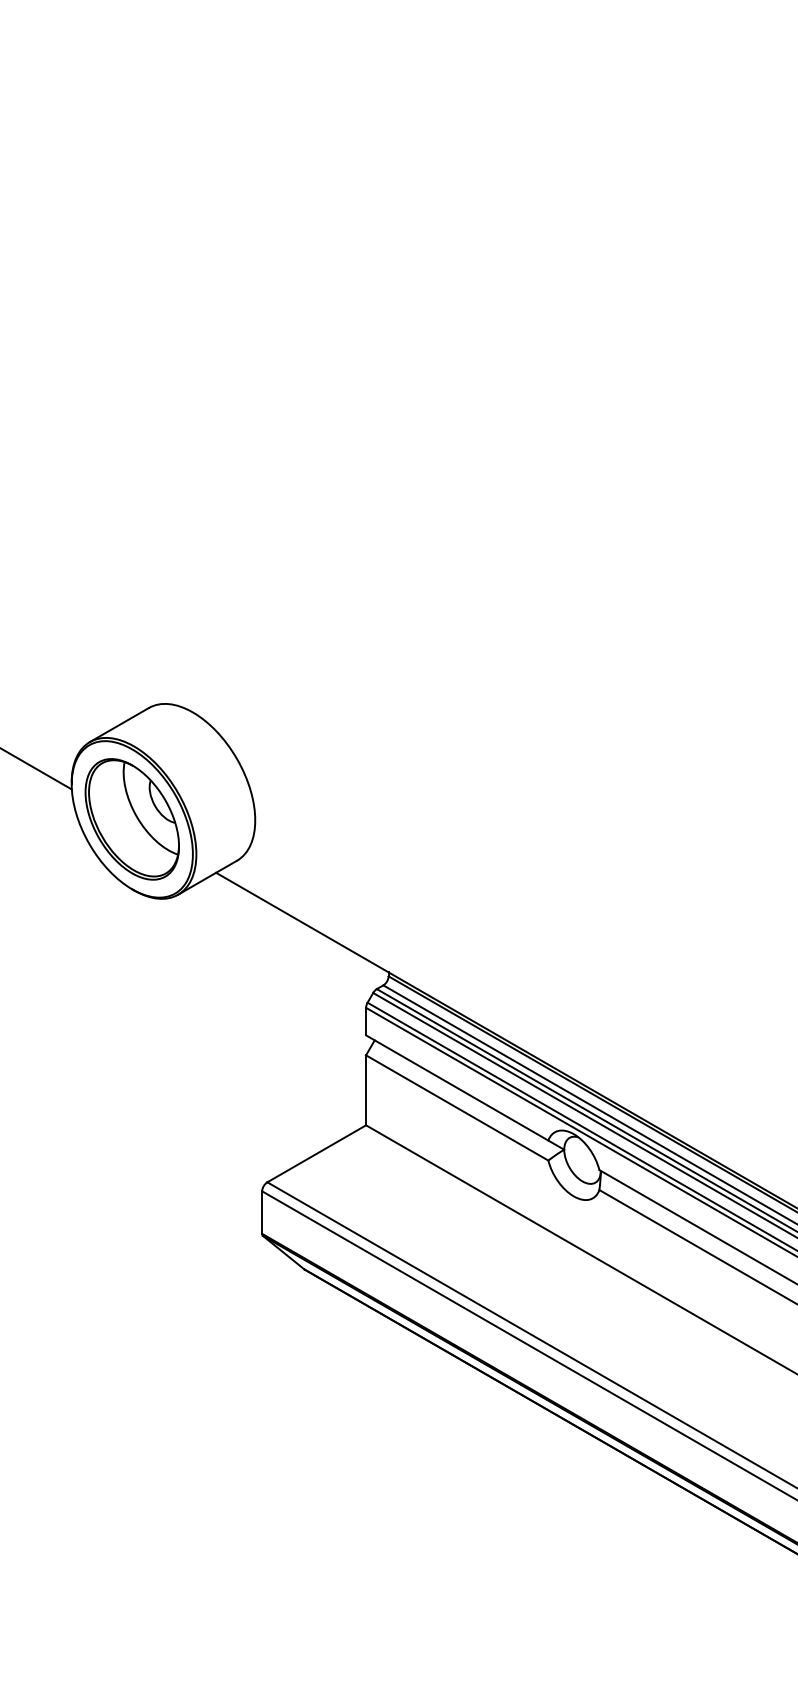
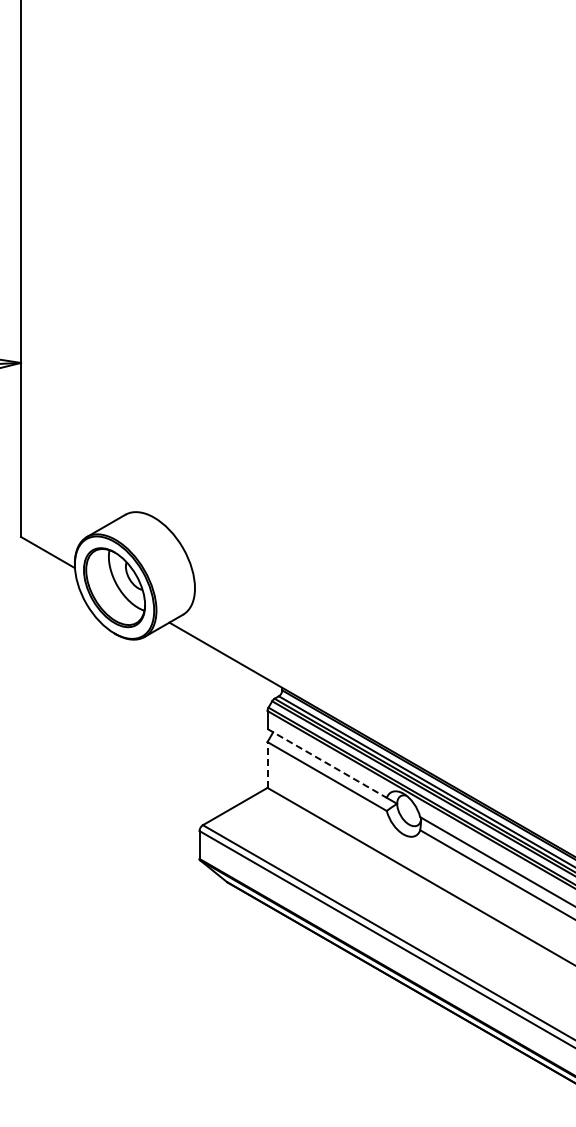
line: (457, 1088) -> (327, 763), solid -> dashed
line: (366, 1089) -> (267, 764), solid -> dashed

